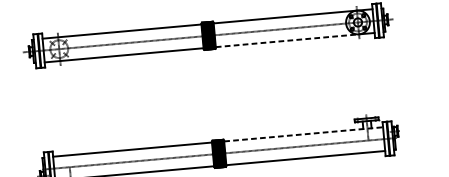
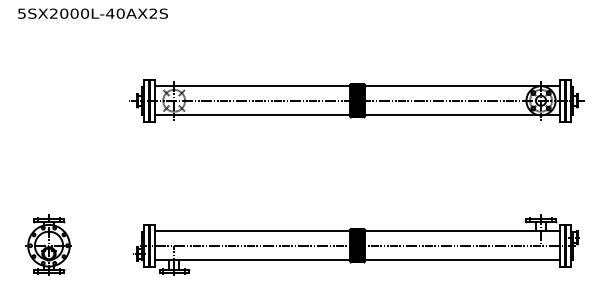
line: (286, 40) -> (452, 115), dashed -> solid
line: (303, 134) -> (462, 231), dashed -> solid

